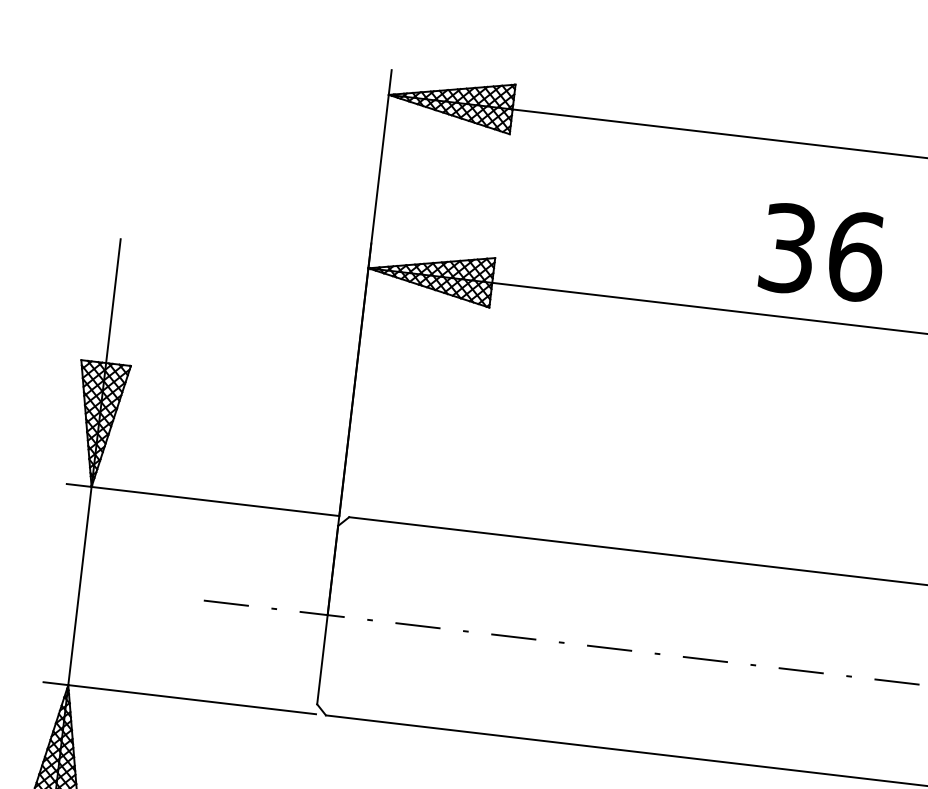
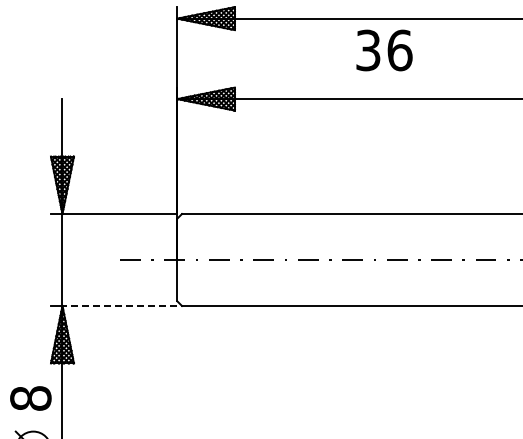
text: (822, 252) -> (384, 50), moved
line: (191, 698) -> (119, 305), solid -> dashed

